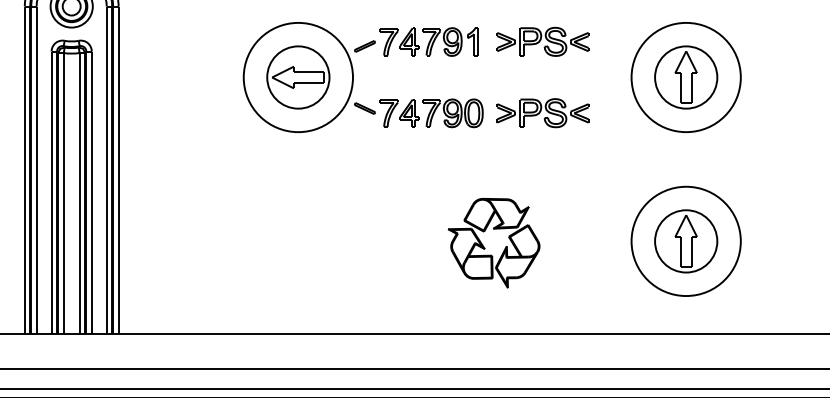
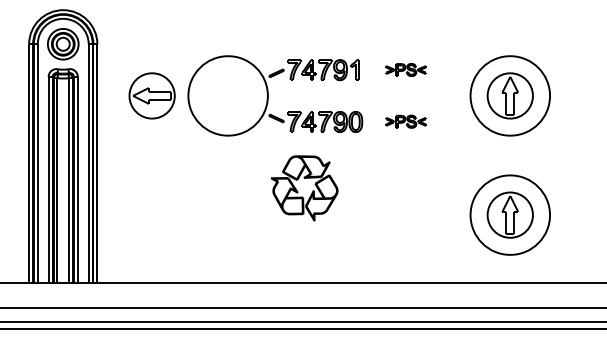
part: (542, 41) -> (405, 69), size x0.6
part: (297, 76) -> (151, 95), moved
part: (542, 112) -> (405, 121), size x0.6
part: (494, 243) -> (304, 188), moved

